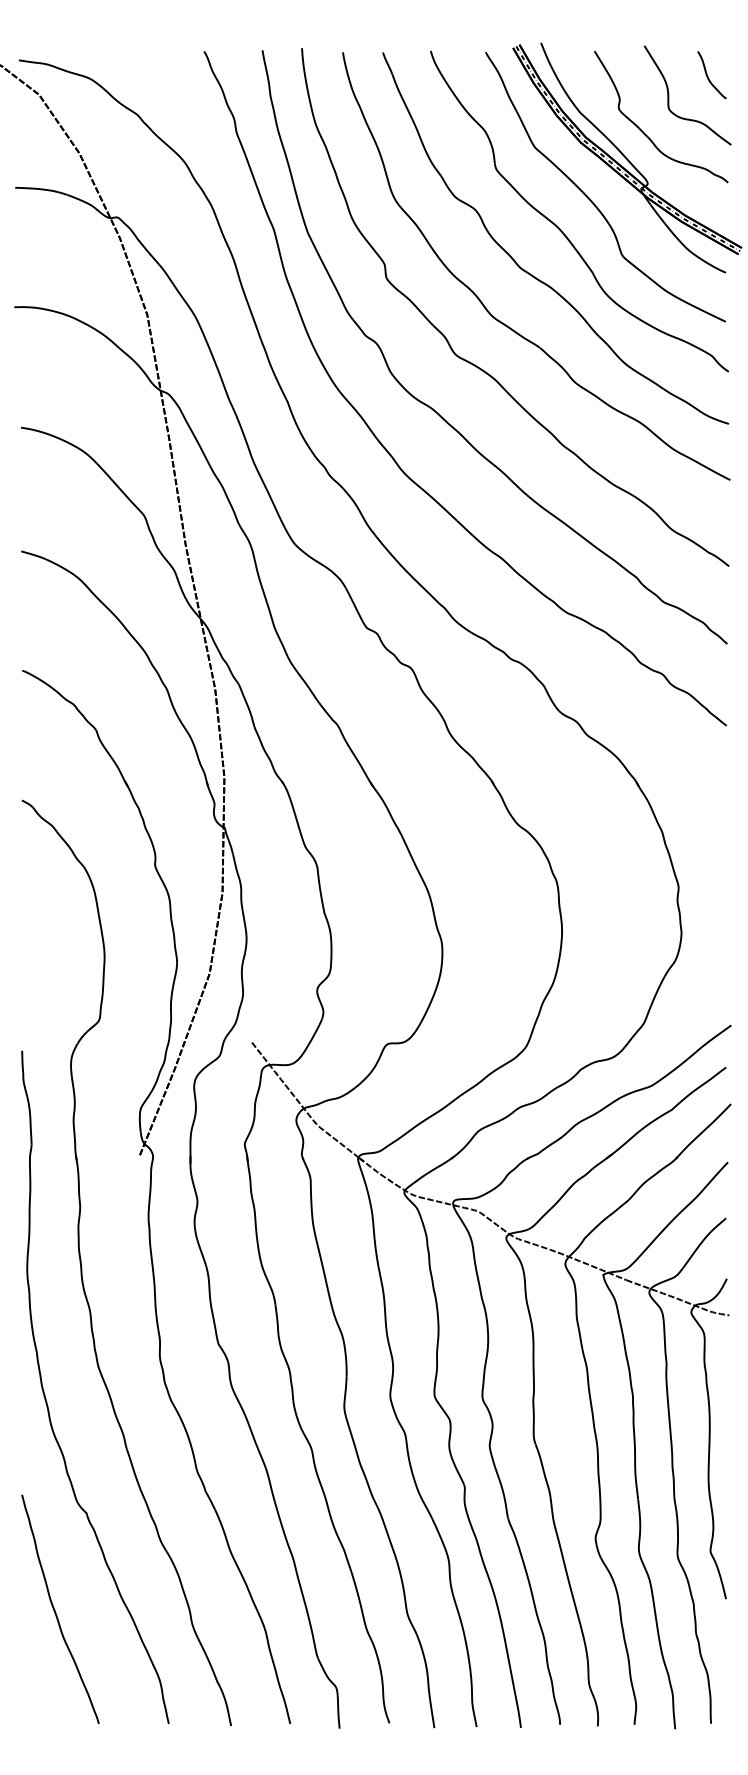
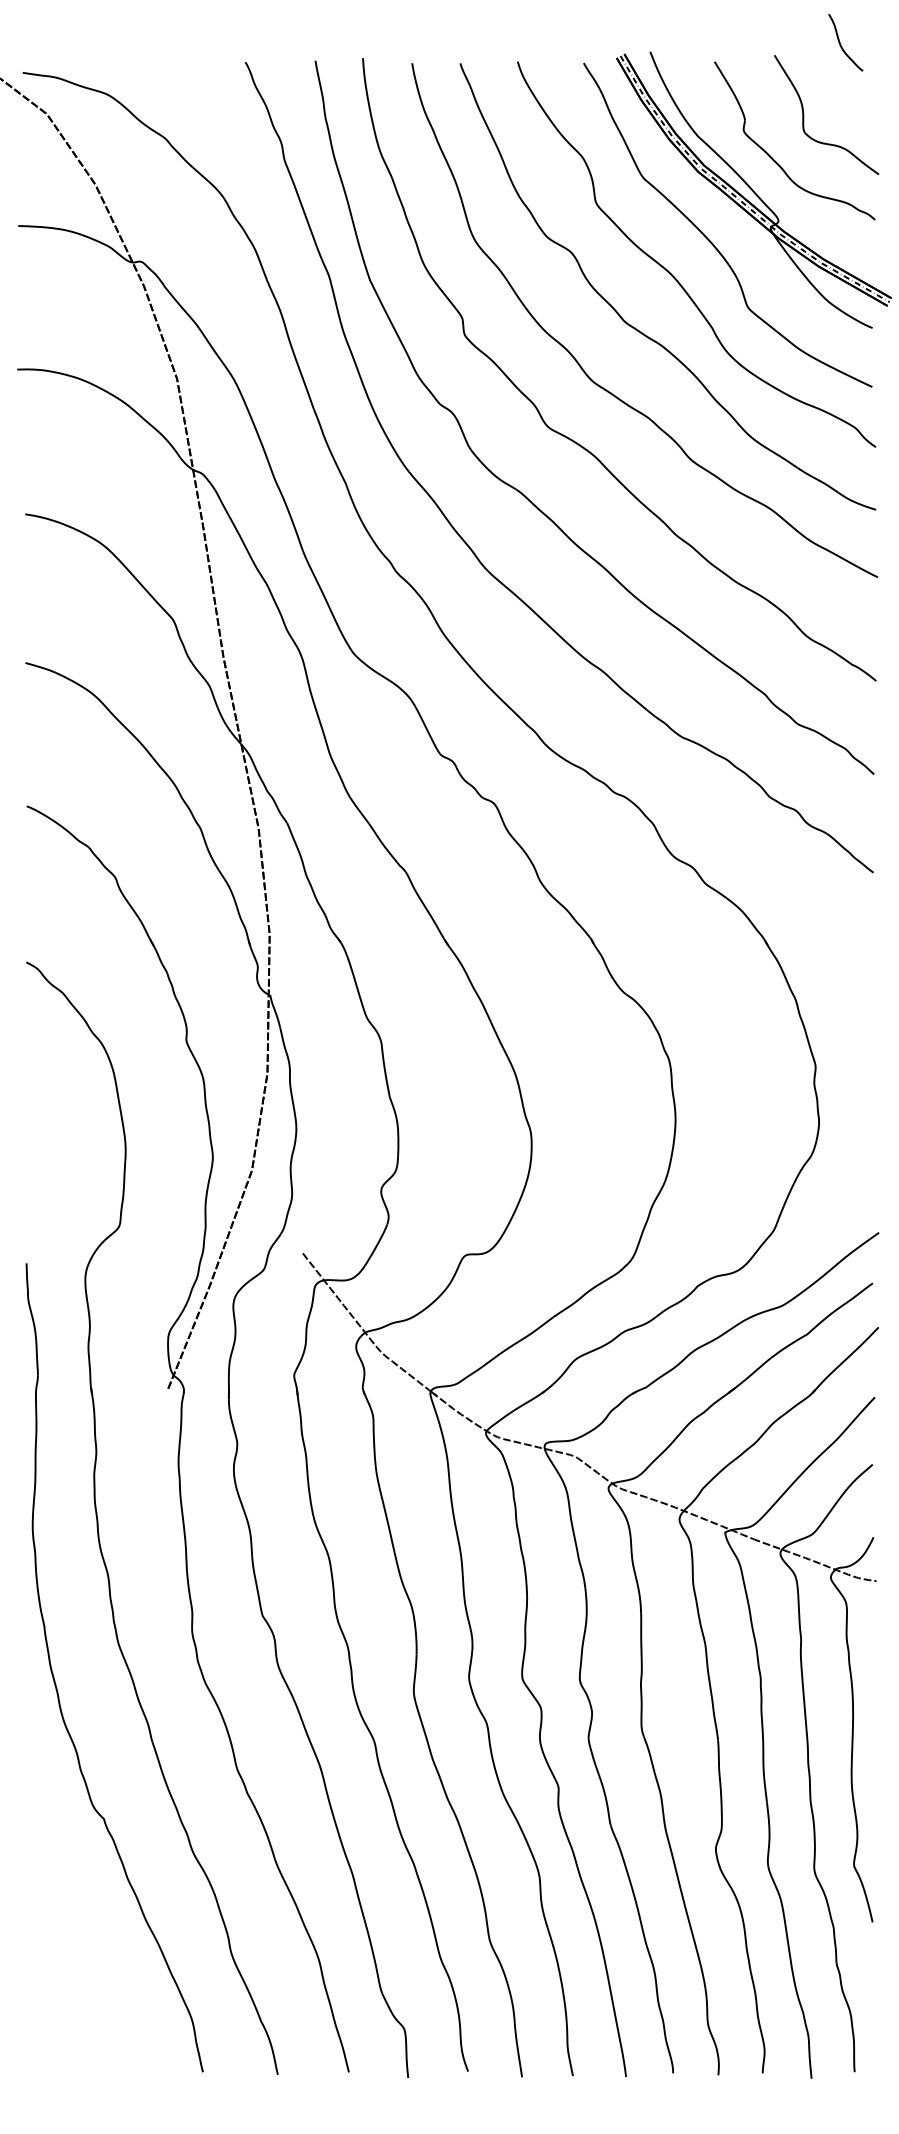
curve: (708, 76) -> (841, 44), moved
part: (55, 1610) -> (66, 1935), removed

